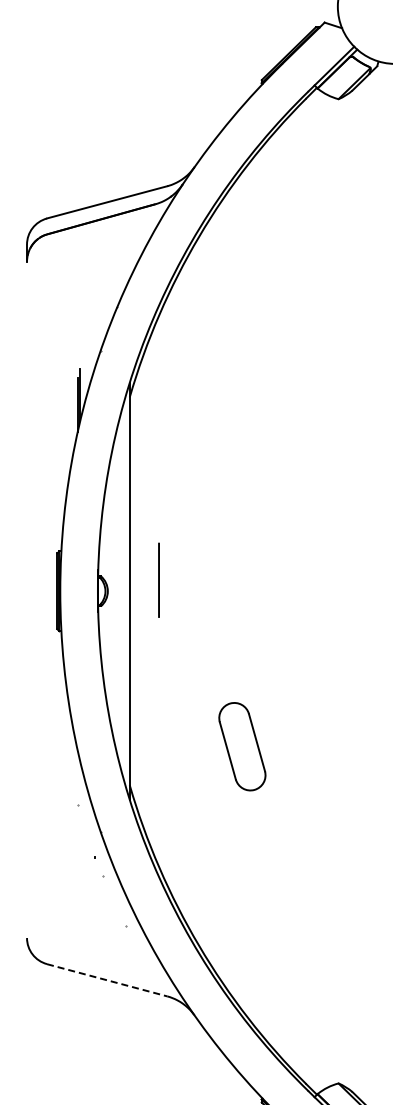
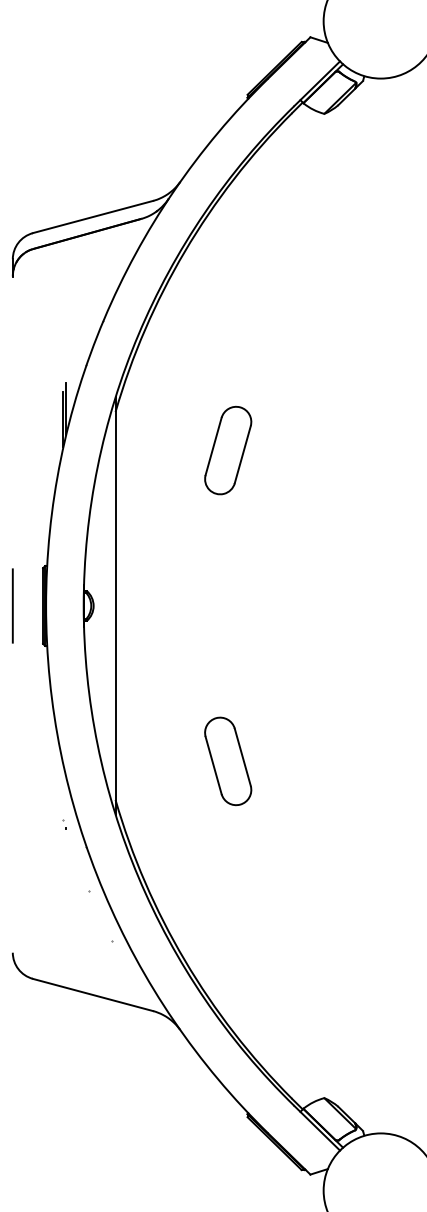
part: (242, 435) -> (228, 450), added
line: (158, 579) -> (12, 605), moved
line: (107, 980) -> (93, 995), dashed -> solid

